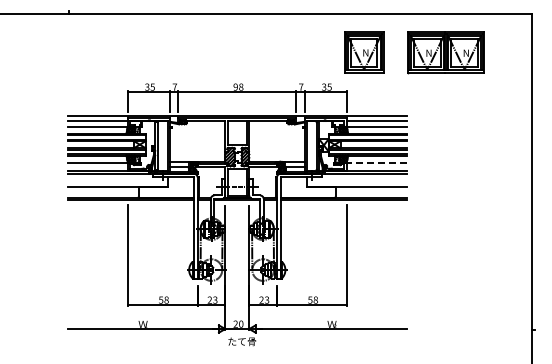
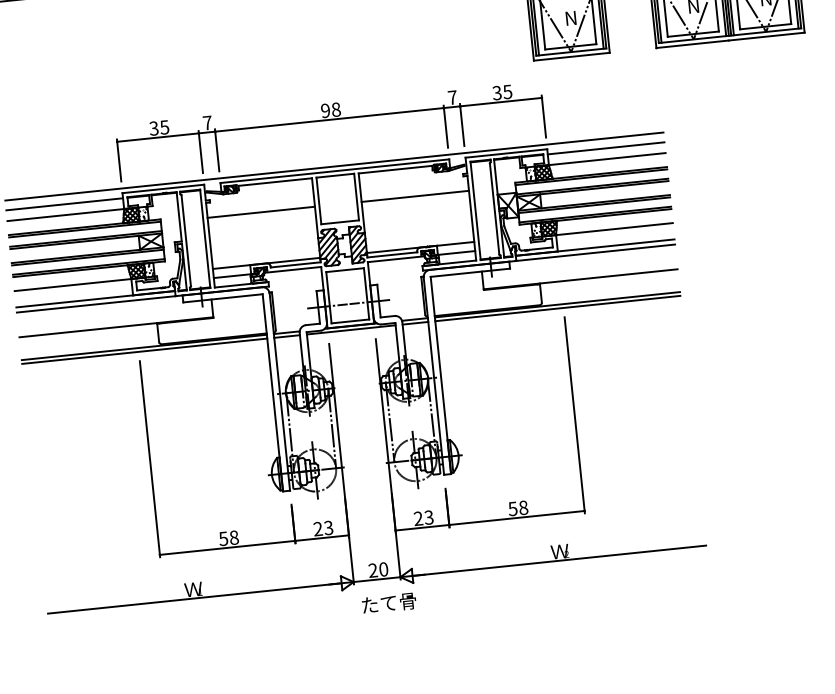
line: (197, 135) -> (261, 212), added
line: (276, 135) -> (414, 196), added
line: (376, 162) -> (613, 228), dashed -> solid

